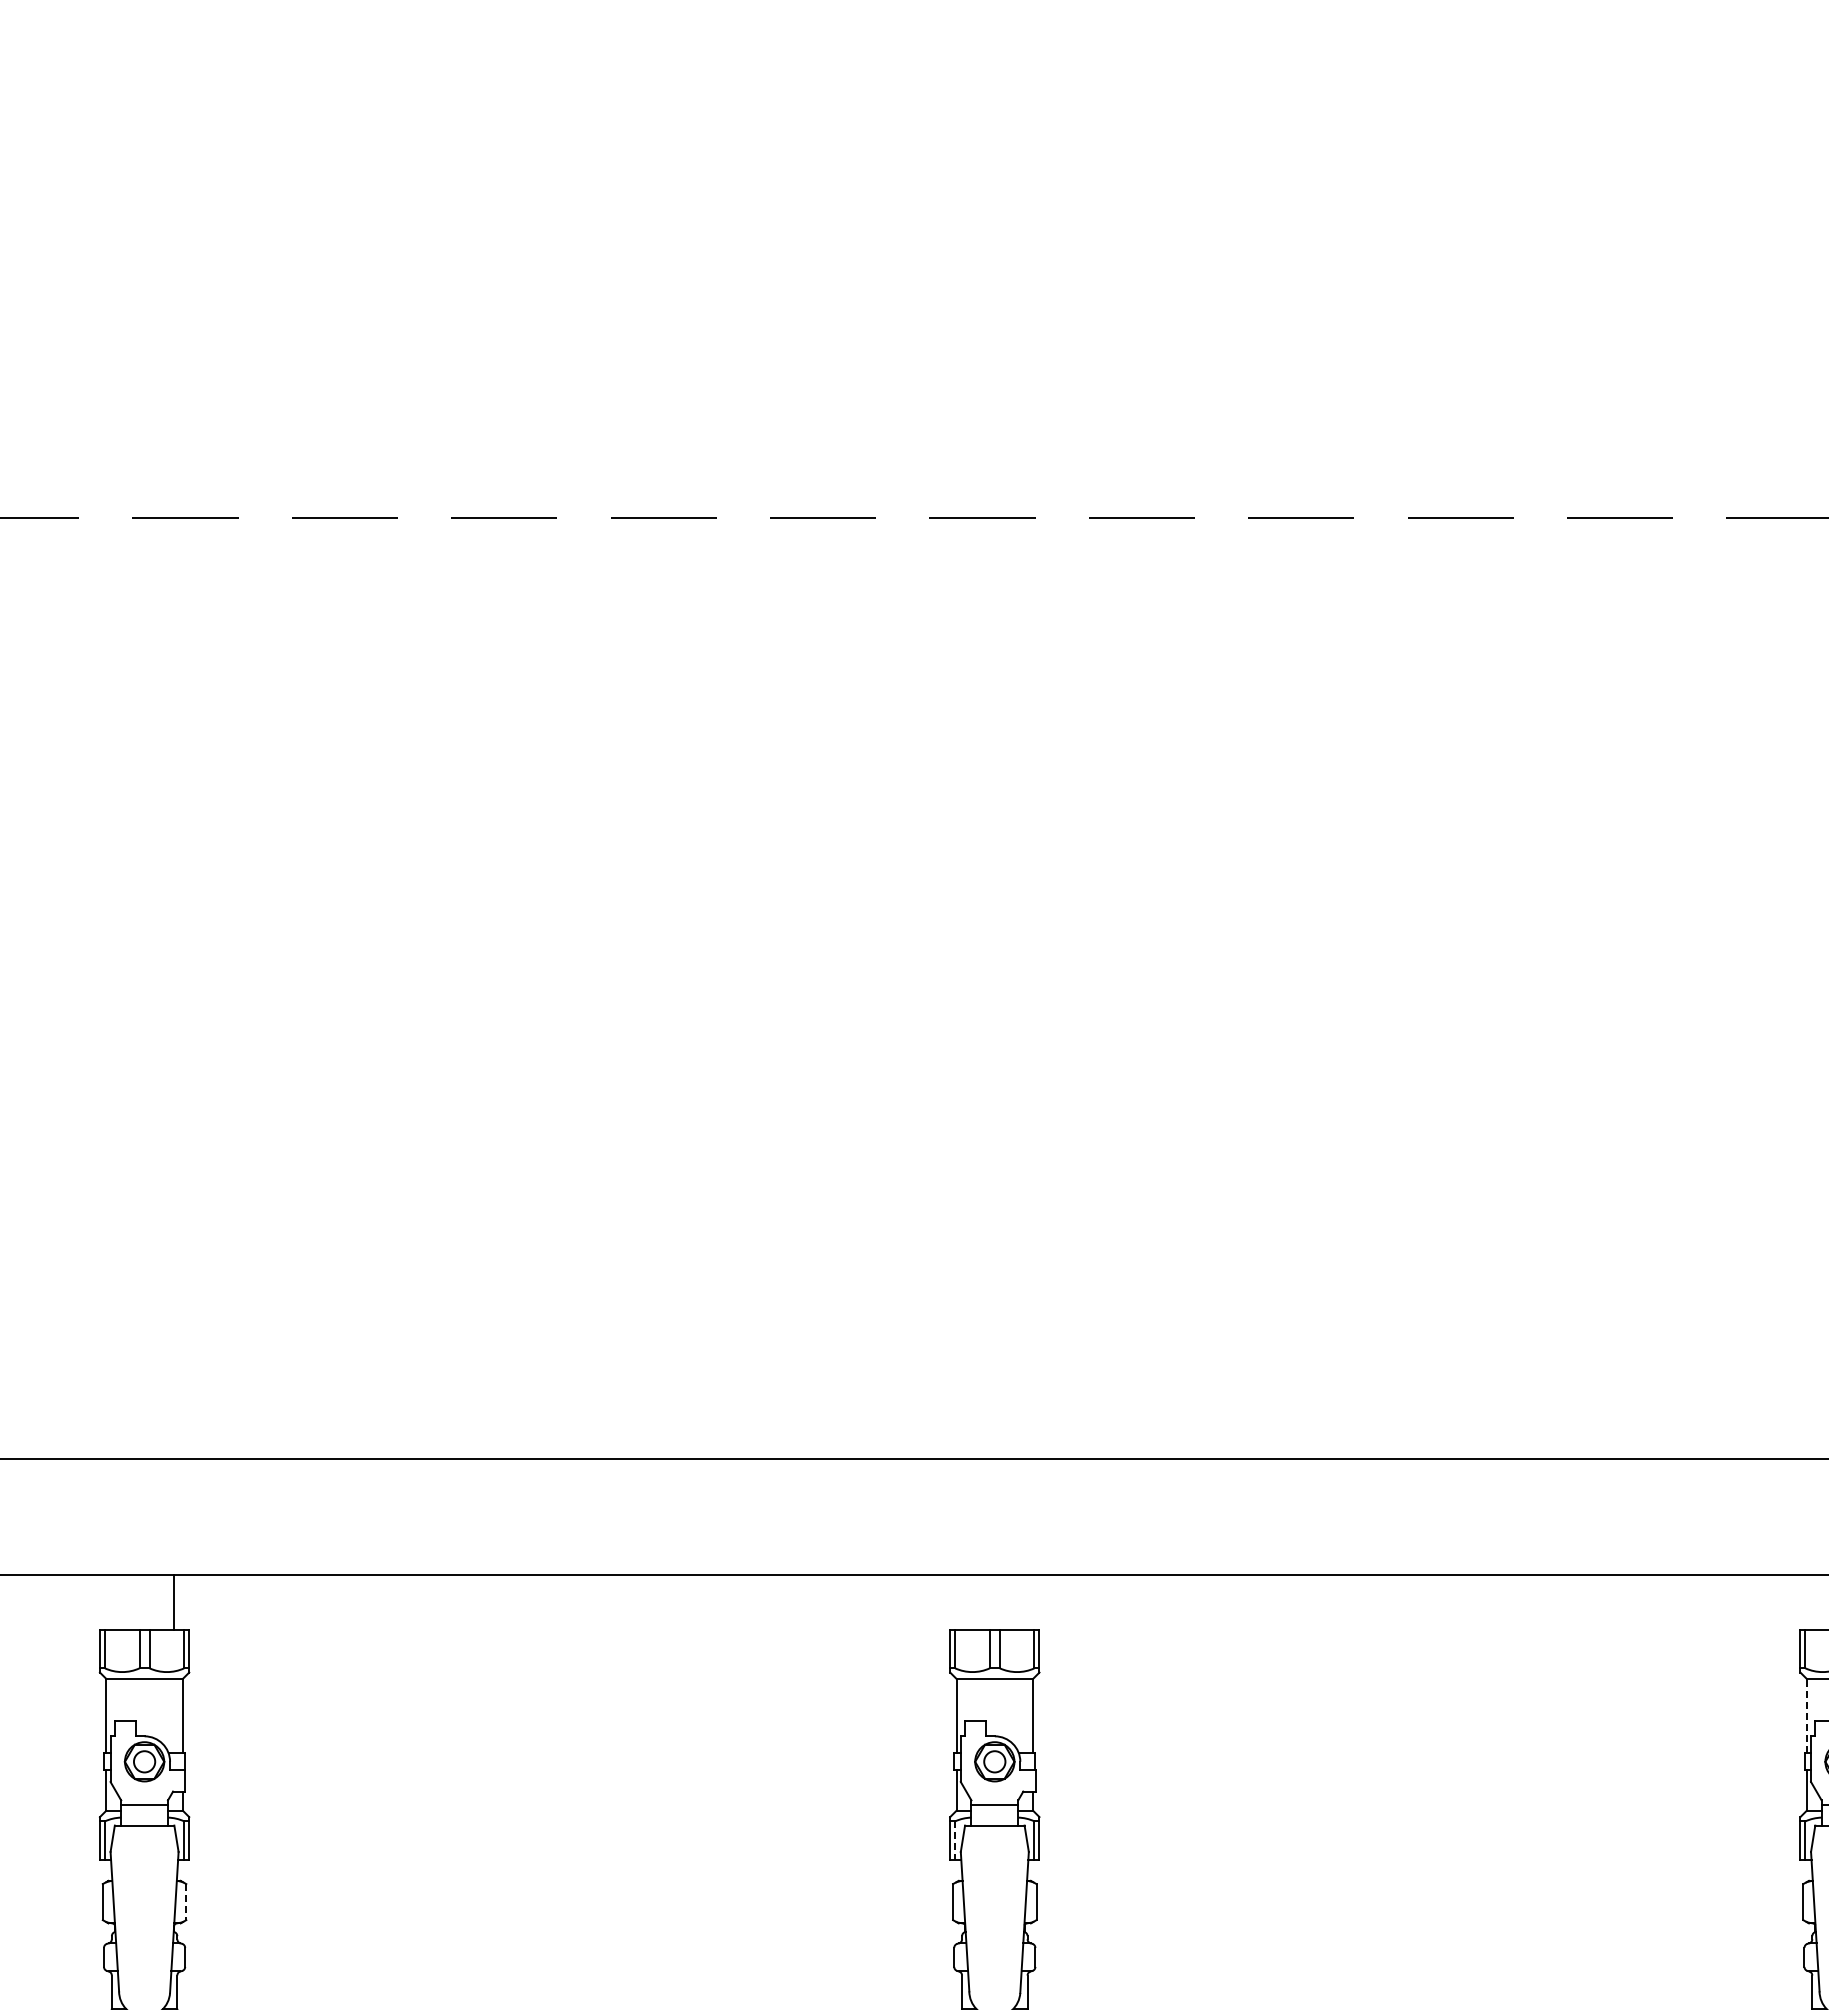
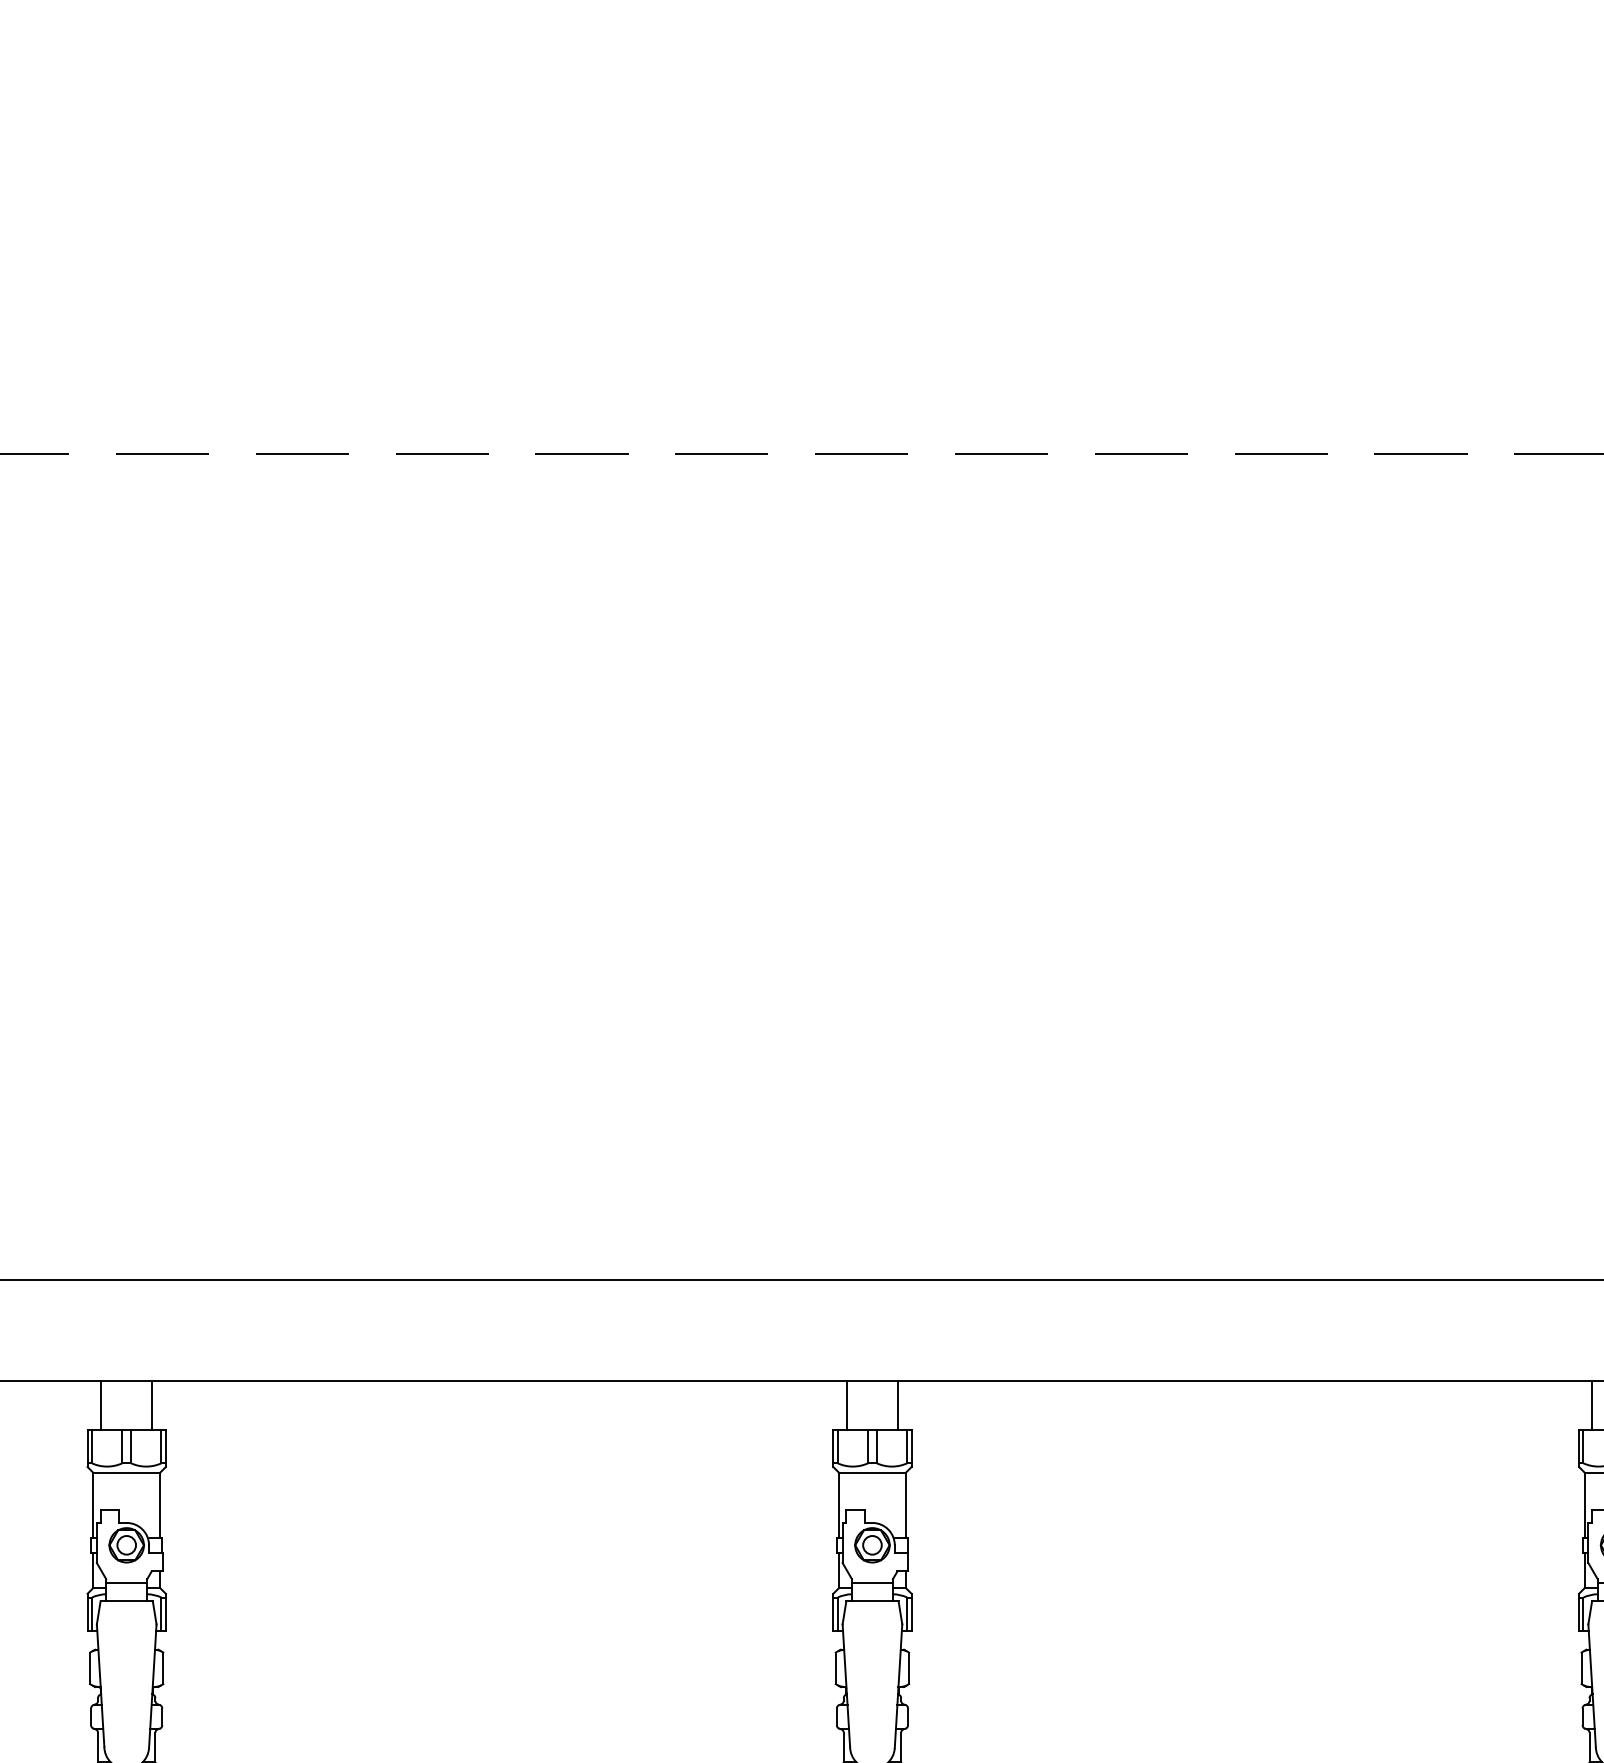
line: (115, 1602) -> (101, 1405), added
line: (965, 1602) -> (846, 1405), added
line: (1024, 1602) -> (898, 1405), added
line: (1815, 1602) -> (1592, 1405), added
line: (1806, 1715) -> (1584, 1504), dashed -> solid
line: (955, 1840) -> (837, 1614), dashed -> solid
line: (186, 1902) -> (163, 1668), dashed -> solid

